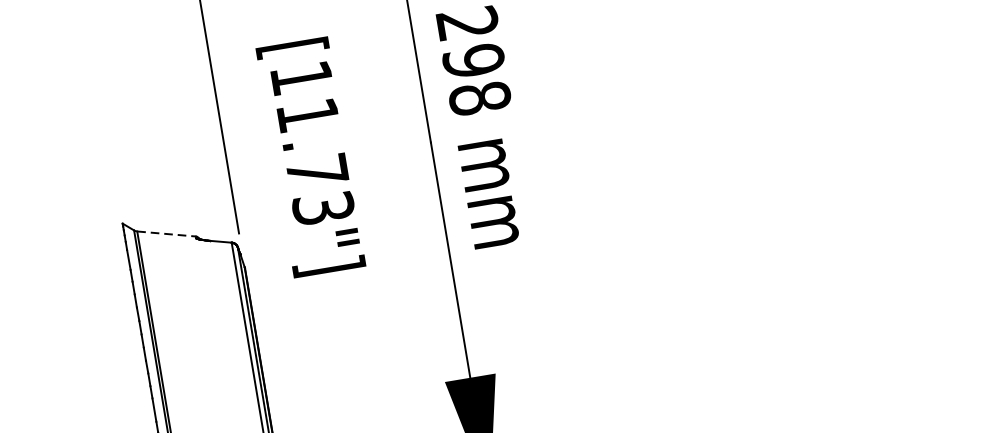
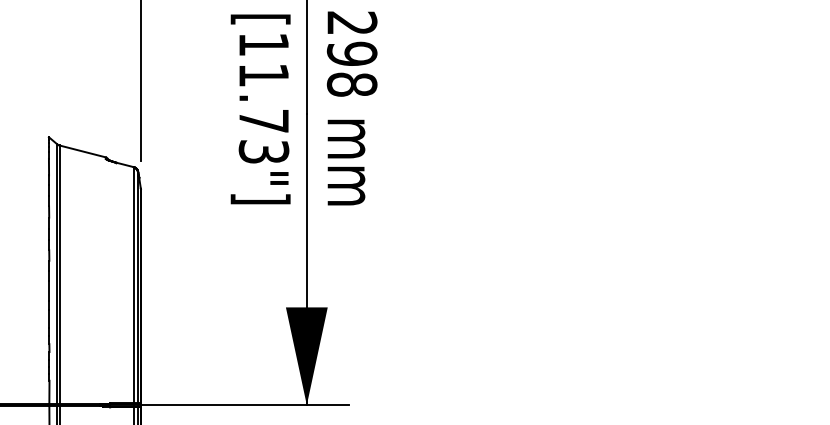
text: (310, 157) -> (260, 109), moved
line: (166, 234) -> (82, 151), dashed -> solid

